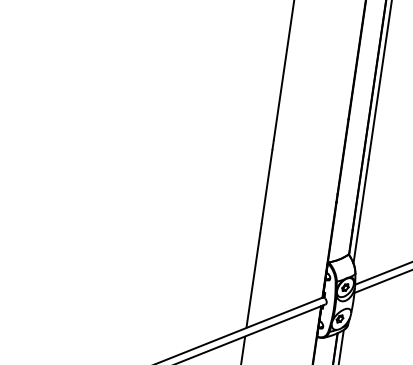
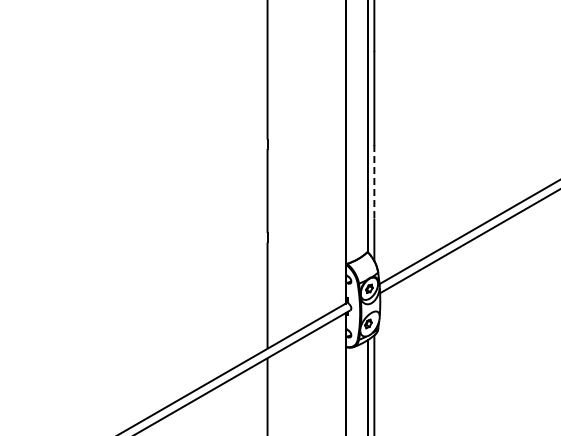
line: (363, 193) -> (374, 182), solid -> dashed

